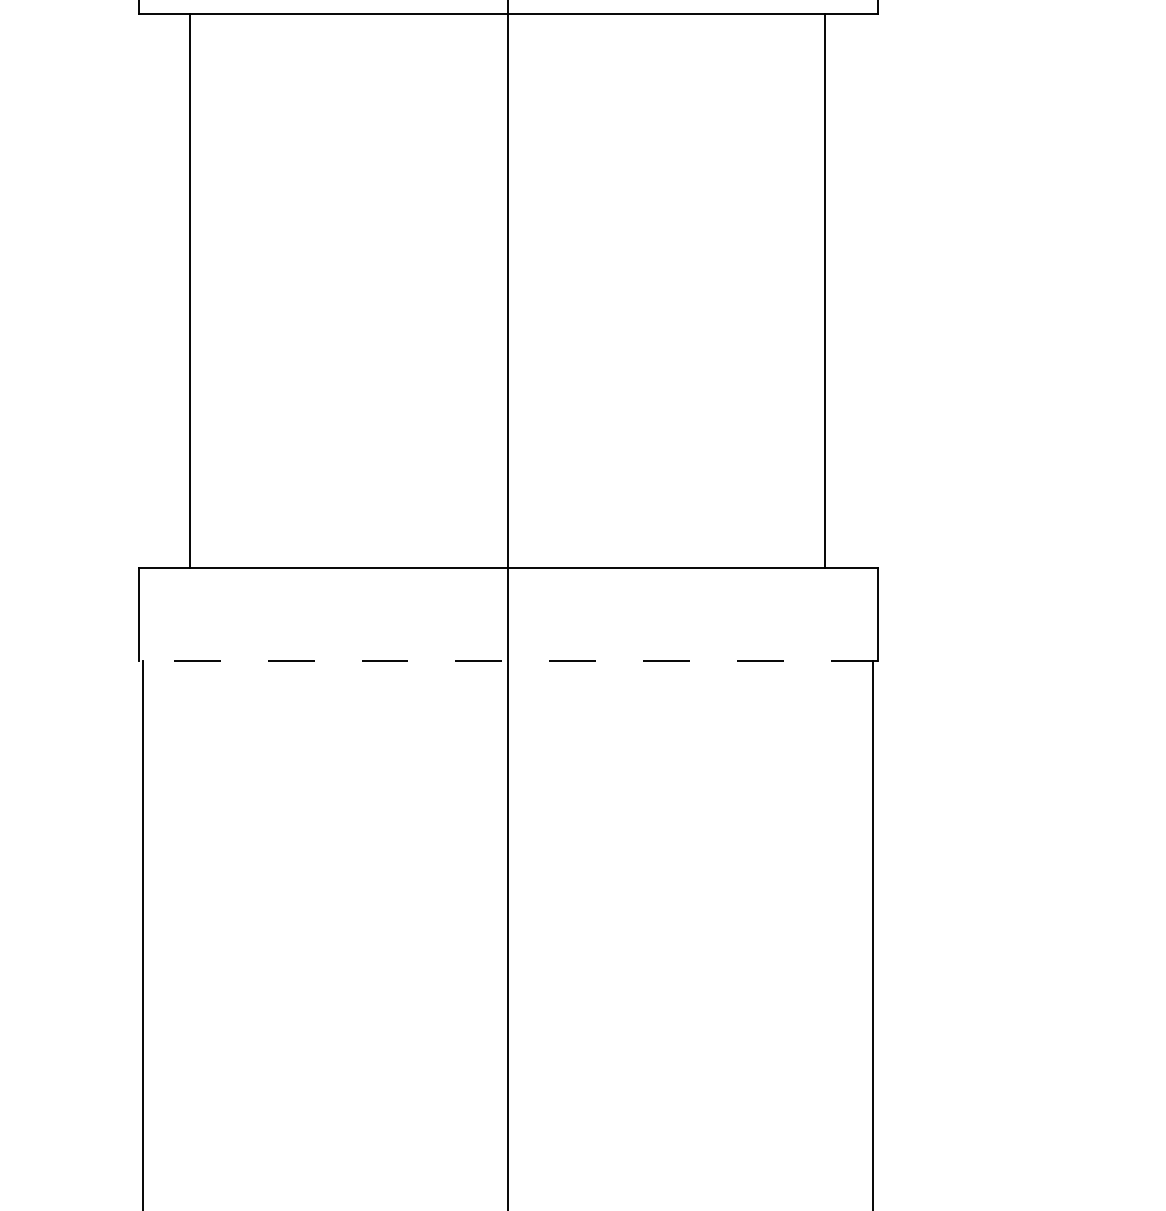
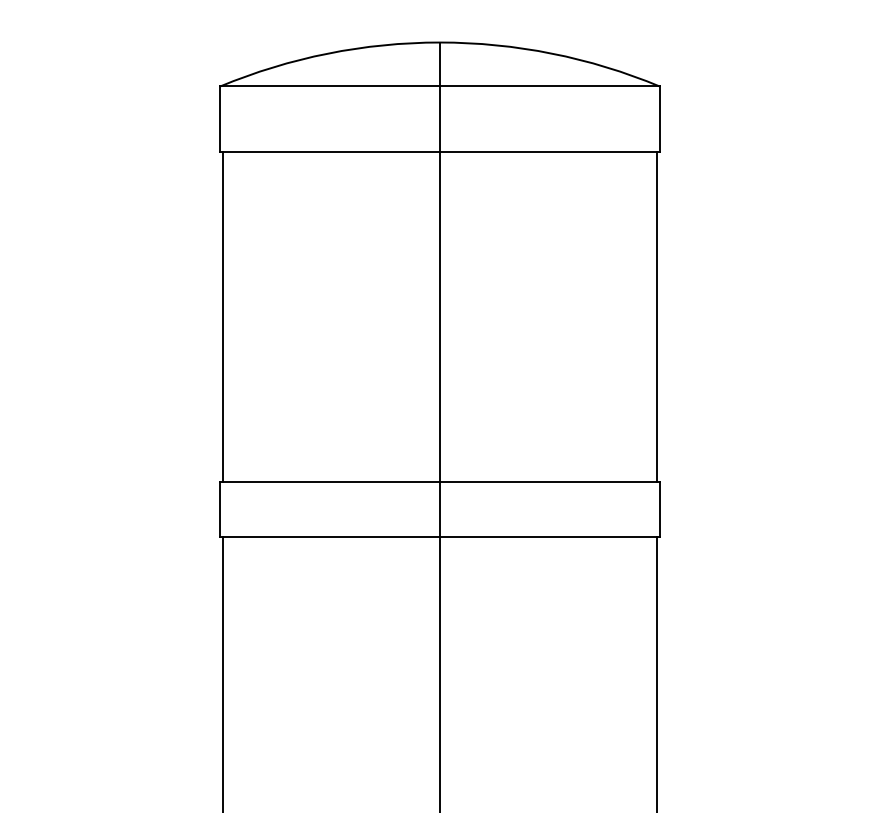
line: (189, 291) -> (222, 317), moved
line: (825, 291) -> (657, 317), moved
line: (509, 661) -> (440, 537), dashed -> solid

